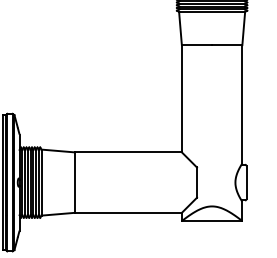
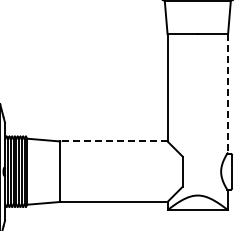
line: (242, 104) -> (228, 93), solid -> dashed
line: (128, 152) -> (114, 141), solid -> dashed

